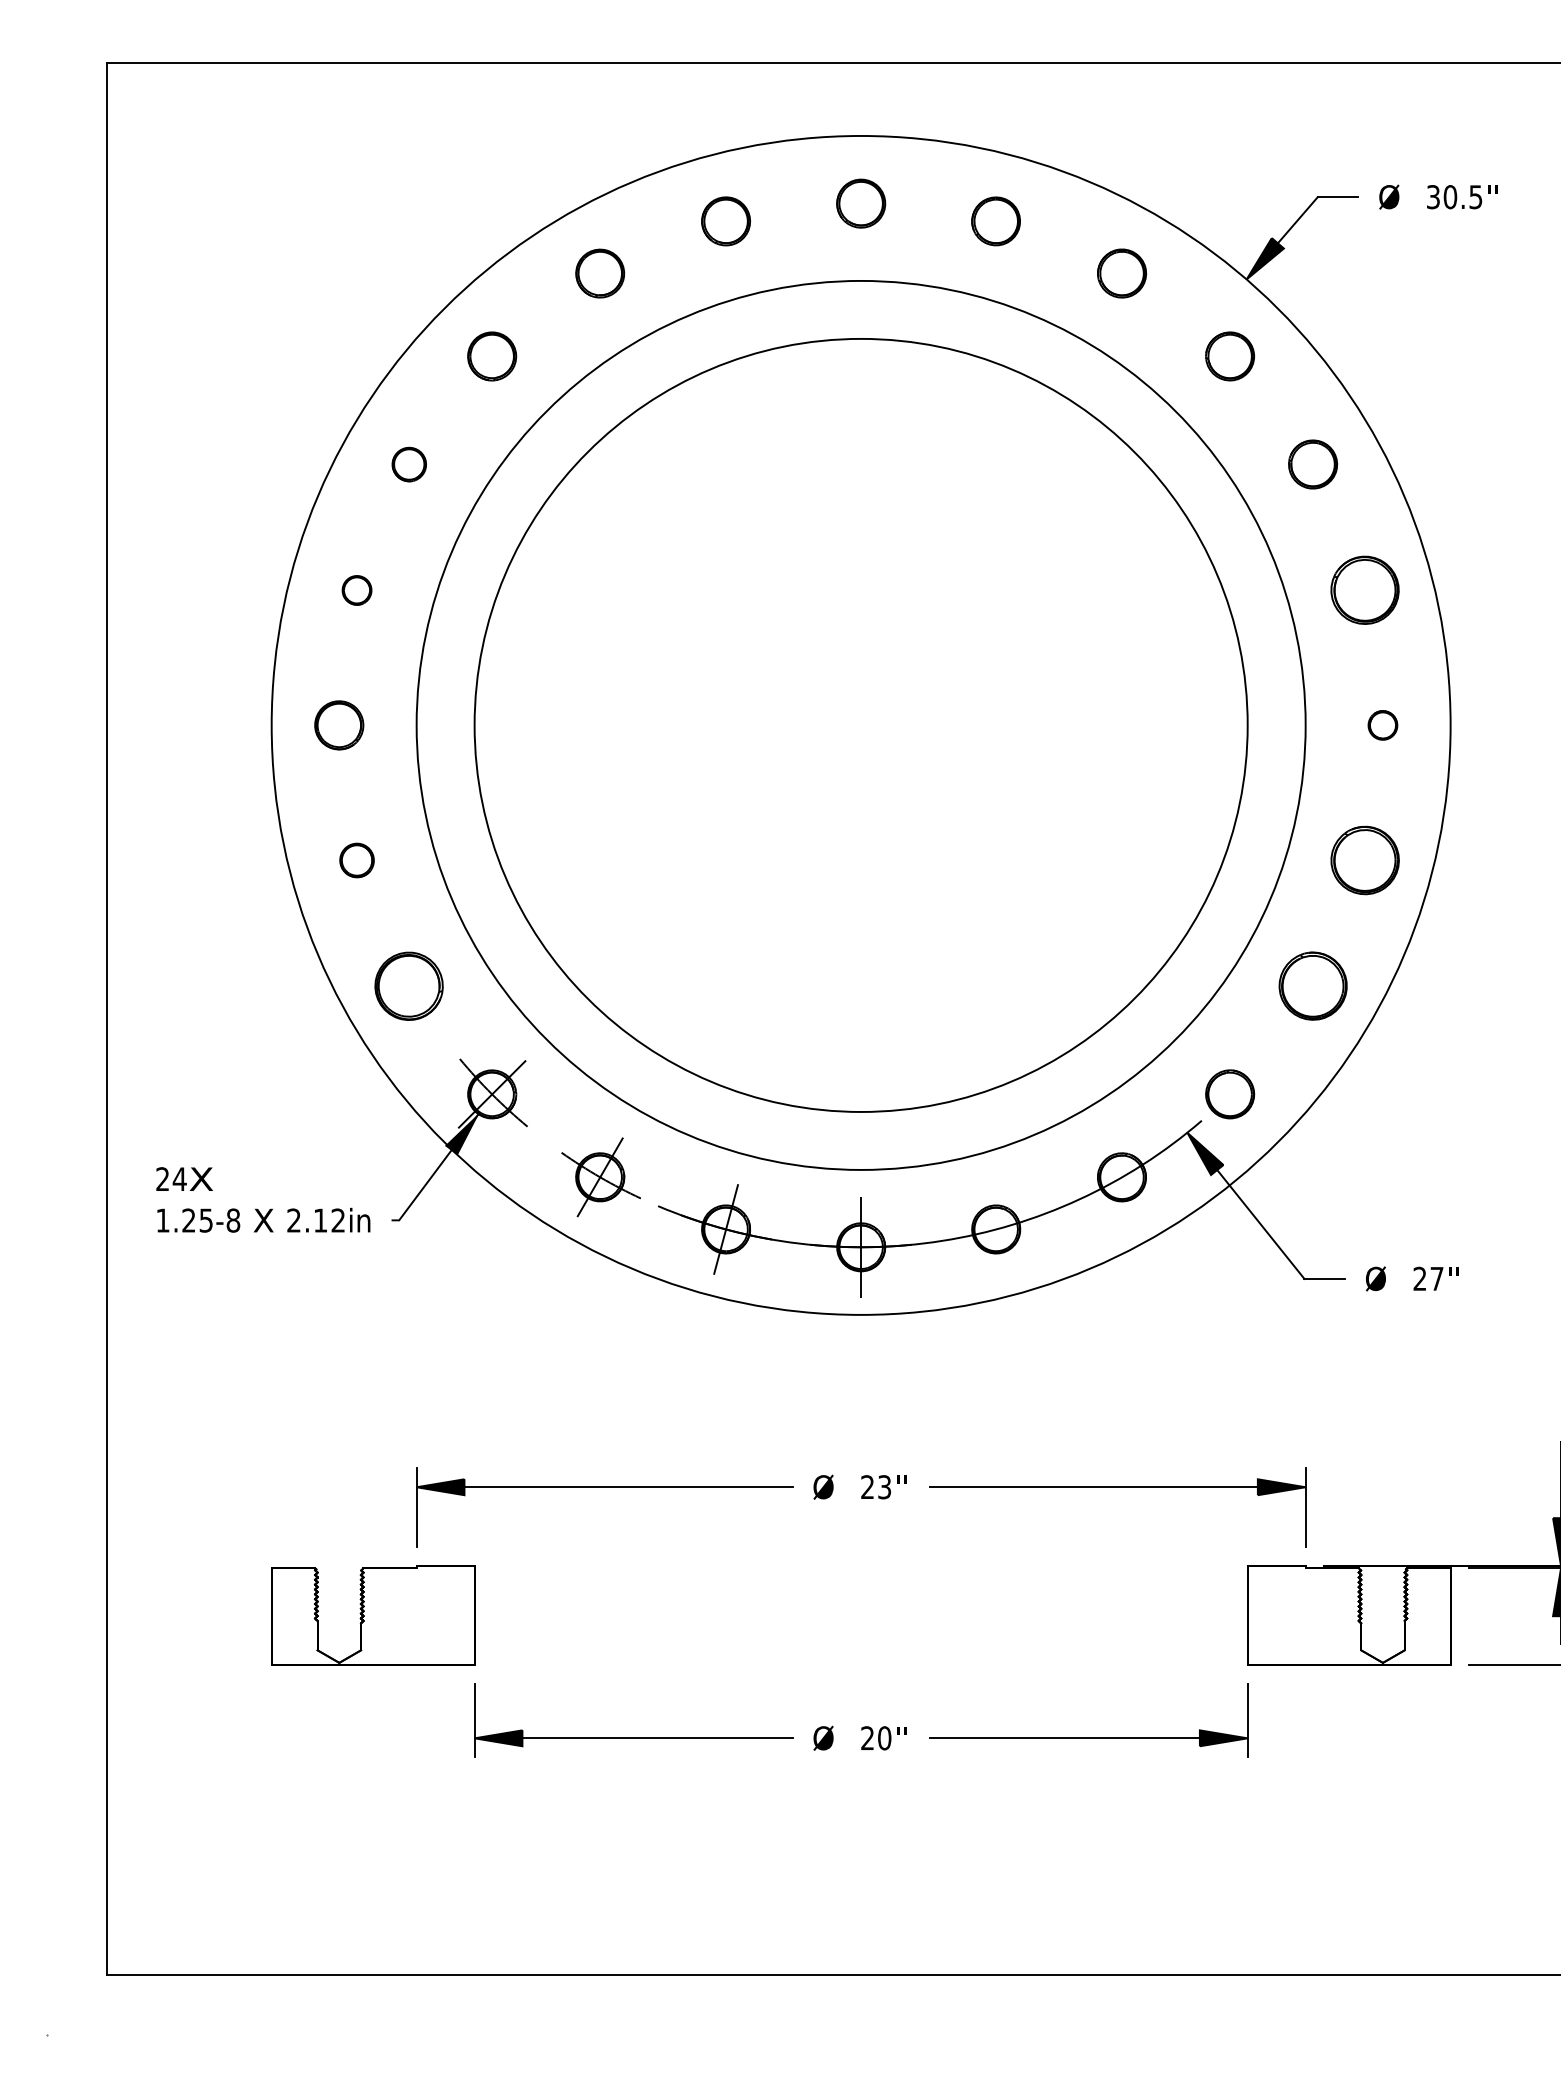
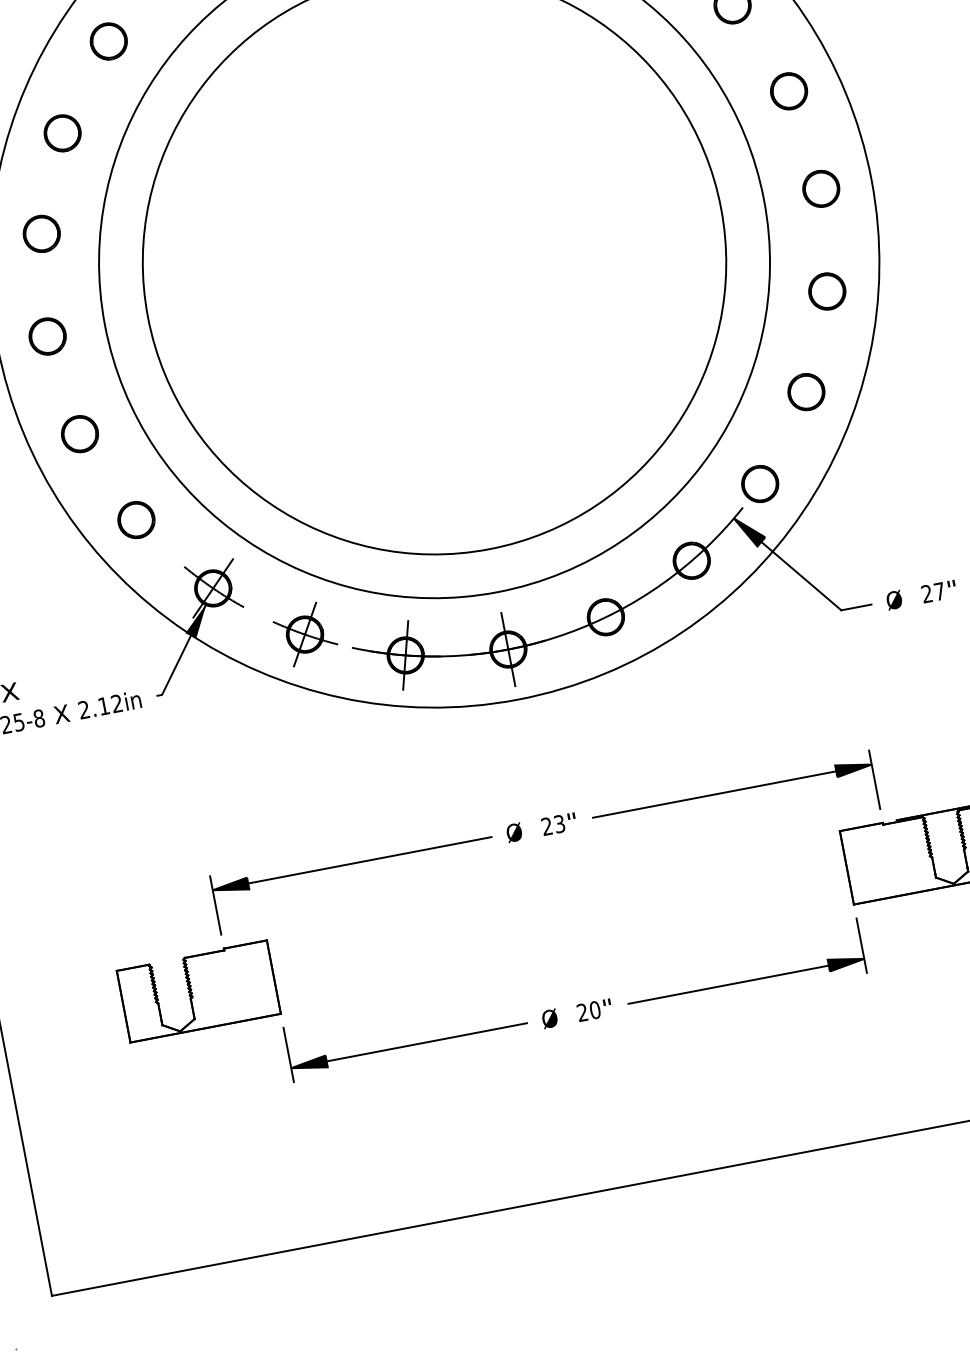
part: (409, 464) -> (62, 133), size x1.43
part: (356, 590) -> (41, 234), size x1.67
part: (1365, 590) -> (789, 91), size x0.71
part: (1382, 725) -> (820, 189), size x1.67
part: (356, 860) -> (79, 434), size x1.43
part: (1365, 860) -> (827, 291), size x0.71
part: (409, 986) -> (136, 520), size x0.71
part: (1312, 986) -> (806, 392), size x0.71

